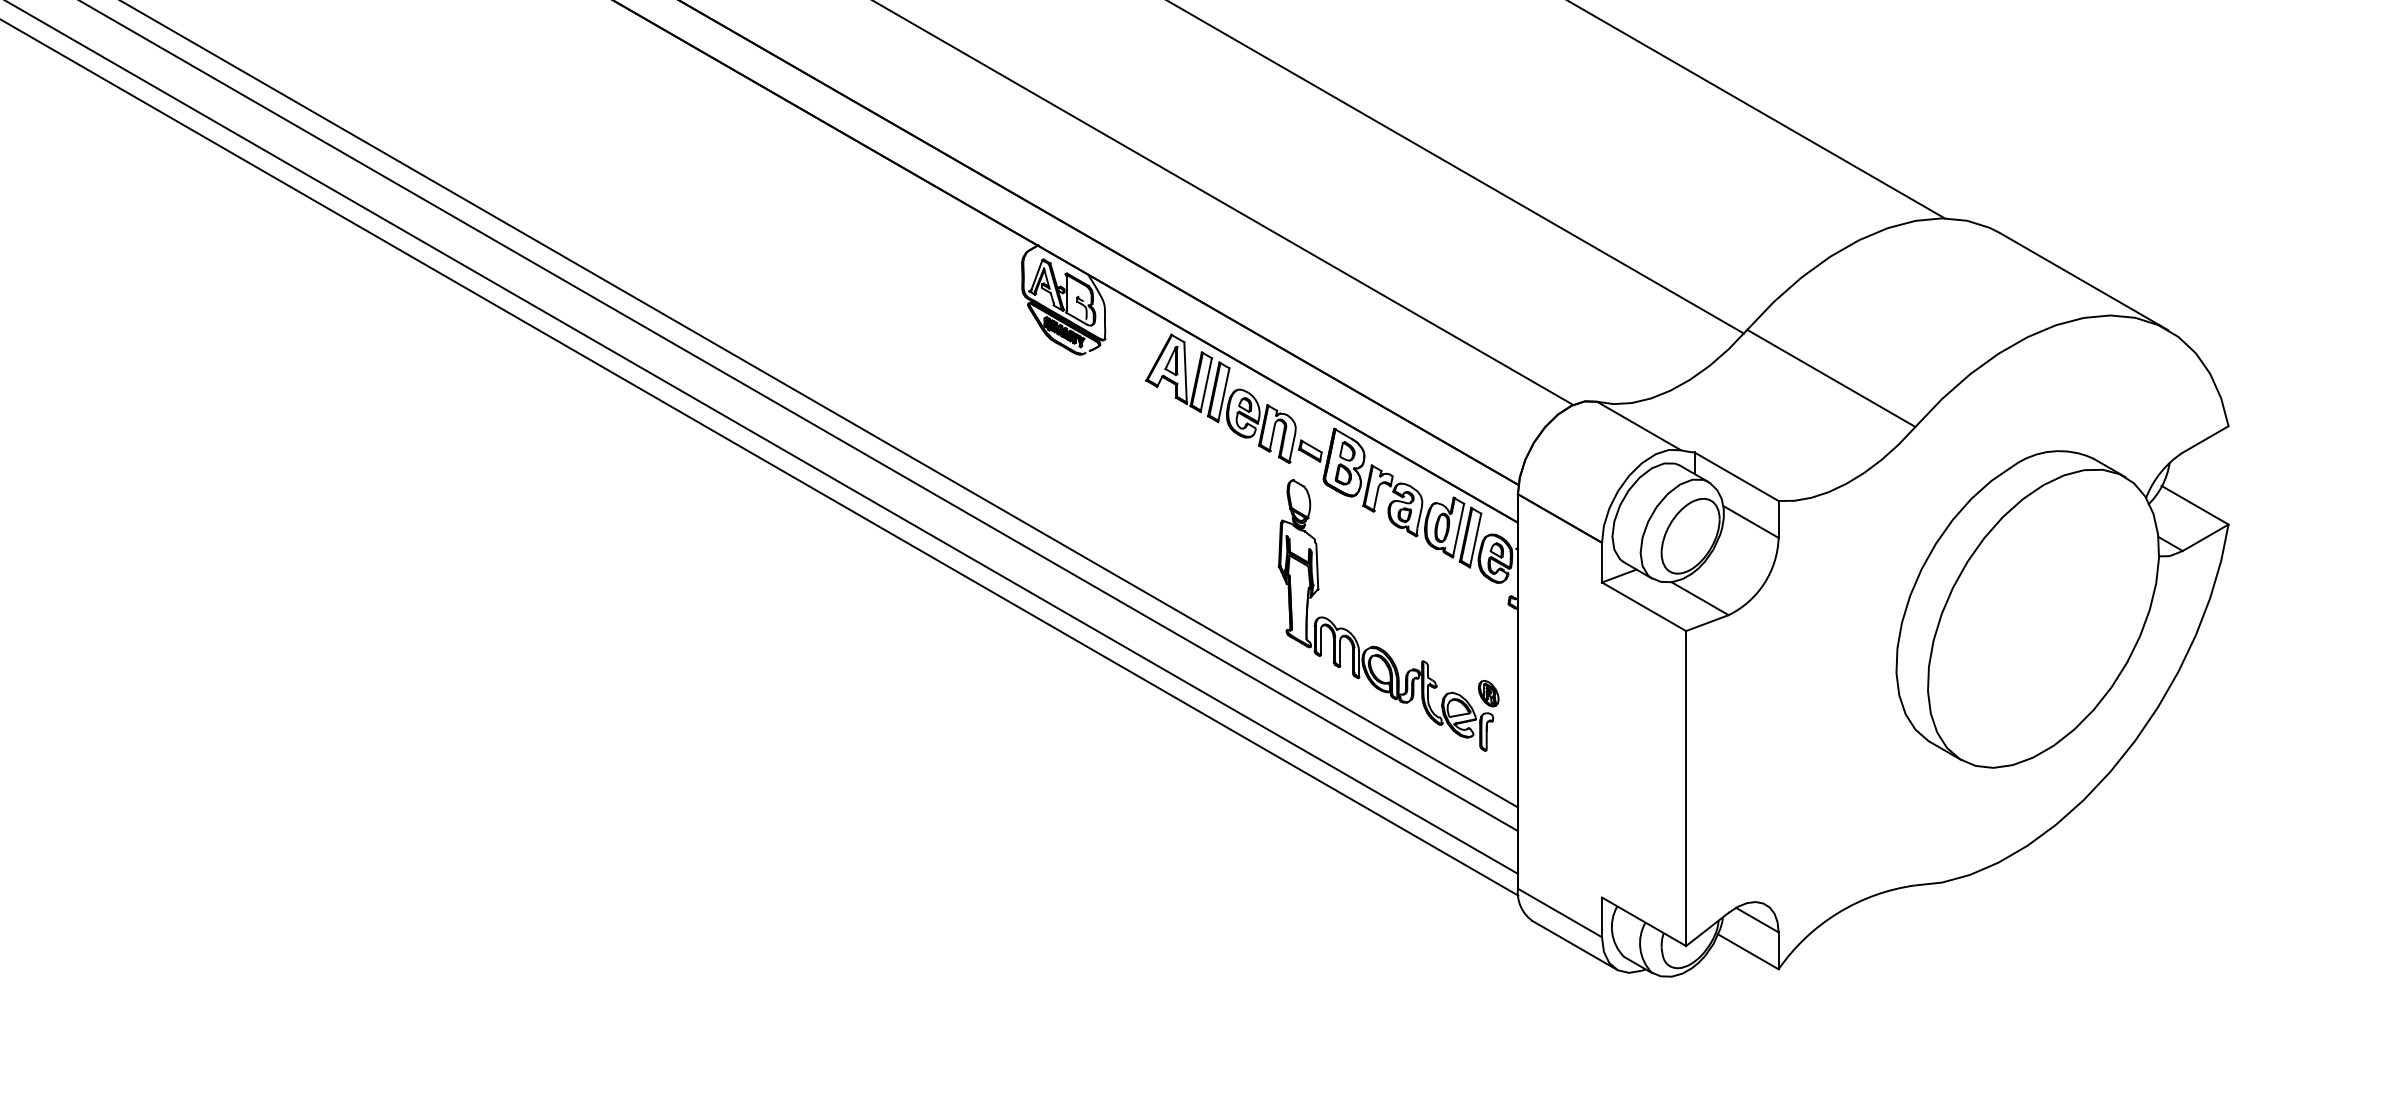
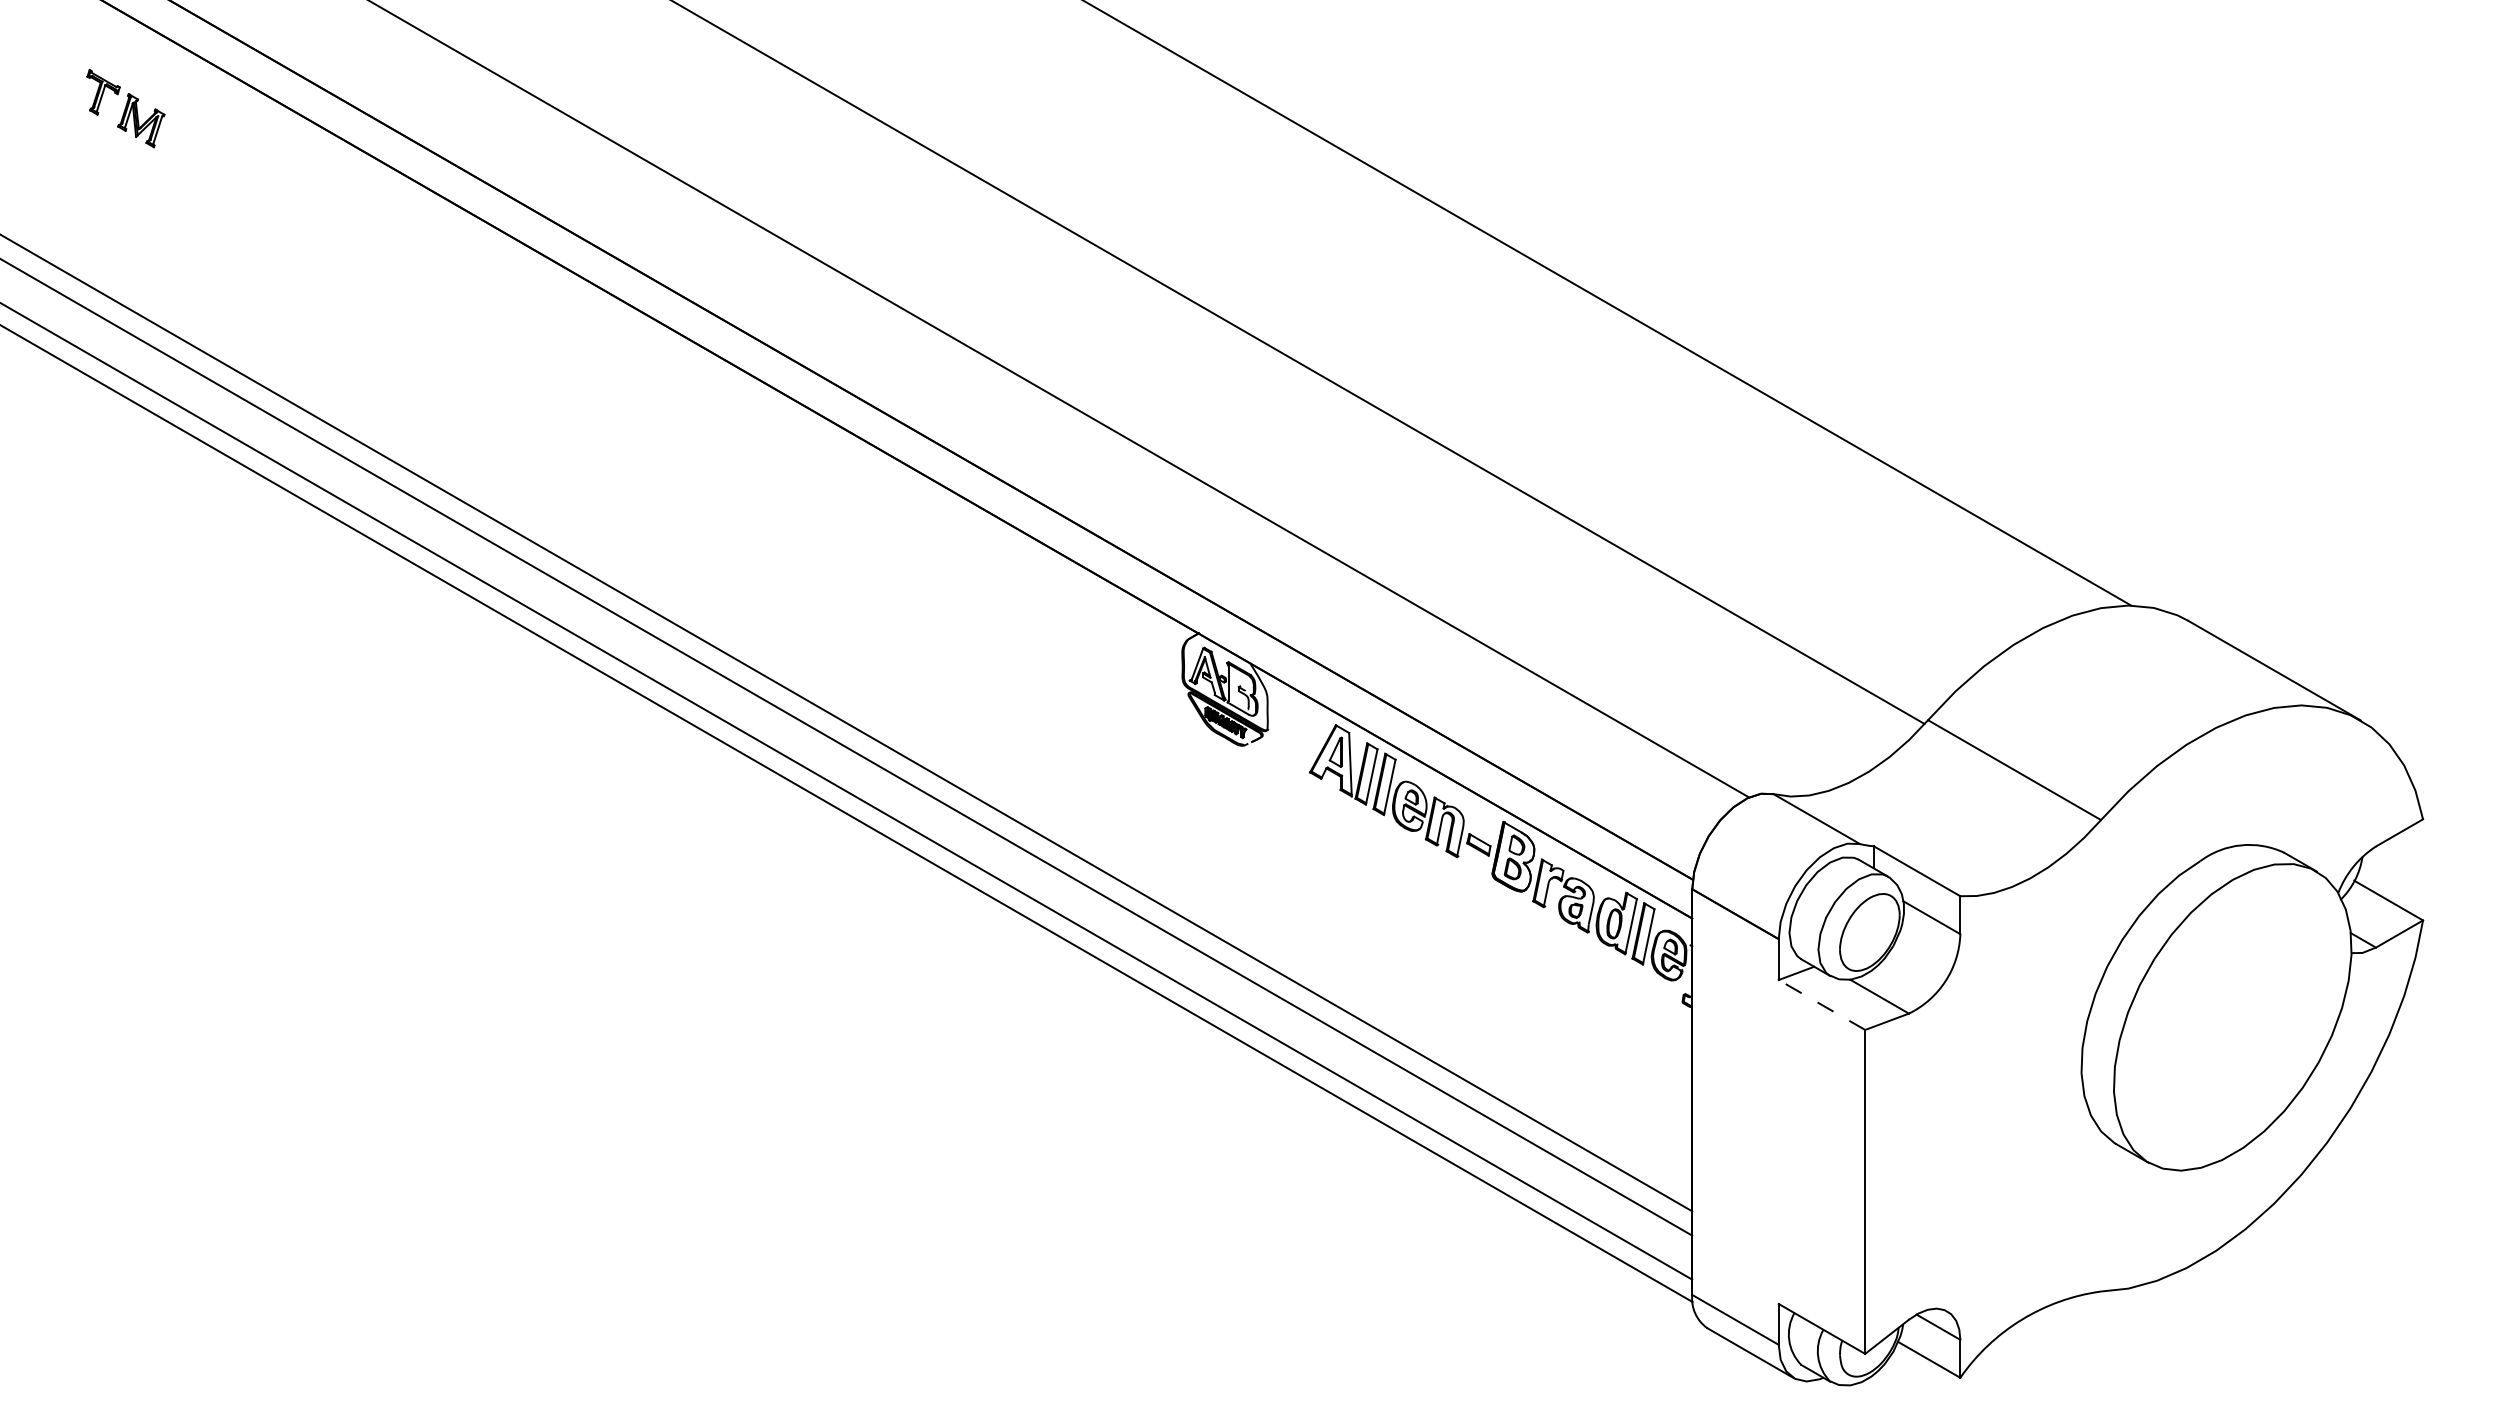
line: (1643, 607) -> (1821, 1005), solid -> dashed
part: (1377, 646) -> (1547, 1045), removed

